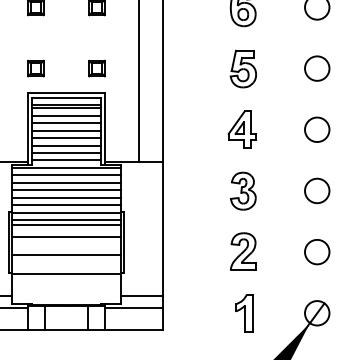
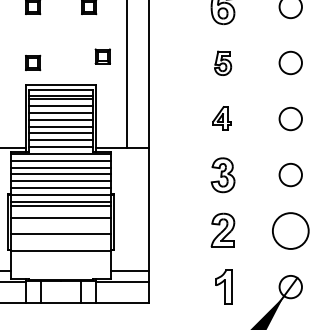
part: (96, 68) -> (102, 56), moved
part: (242, 68) -> (222, 62), size x0.7
part: (241, 129) -> (221, 118), size x0.7
circle: (317, 251) -> (291, 230), size x1.6

